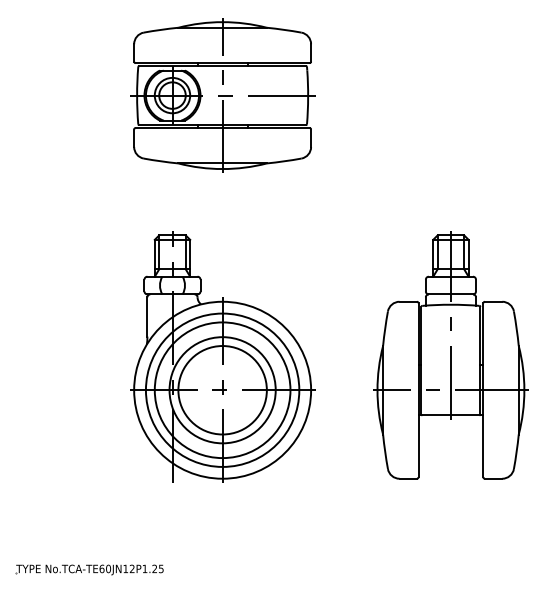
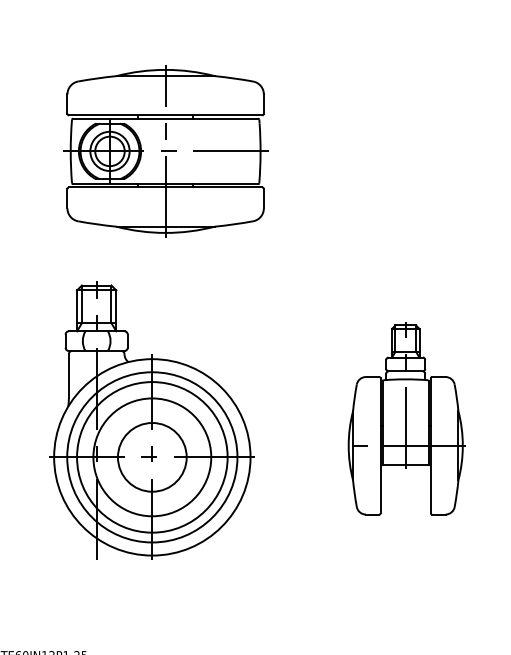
part: (222, 95) -> (165, 151), moved
part: (450, 355) -> (405, 418), size x0.7
circle: (222, 390) -> (152, 457), size x0.7

